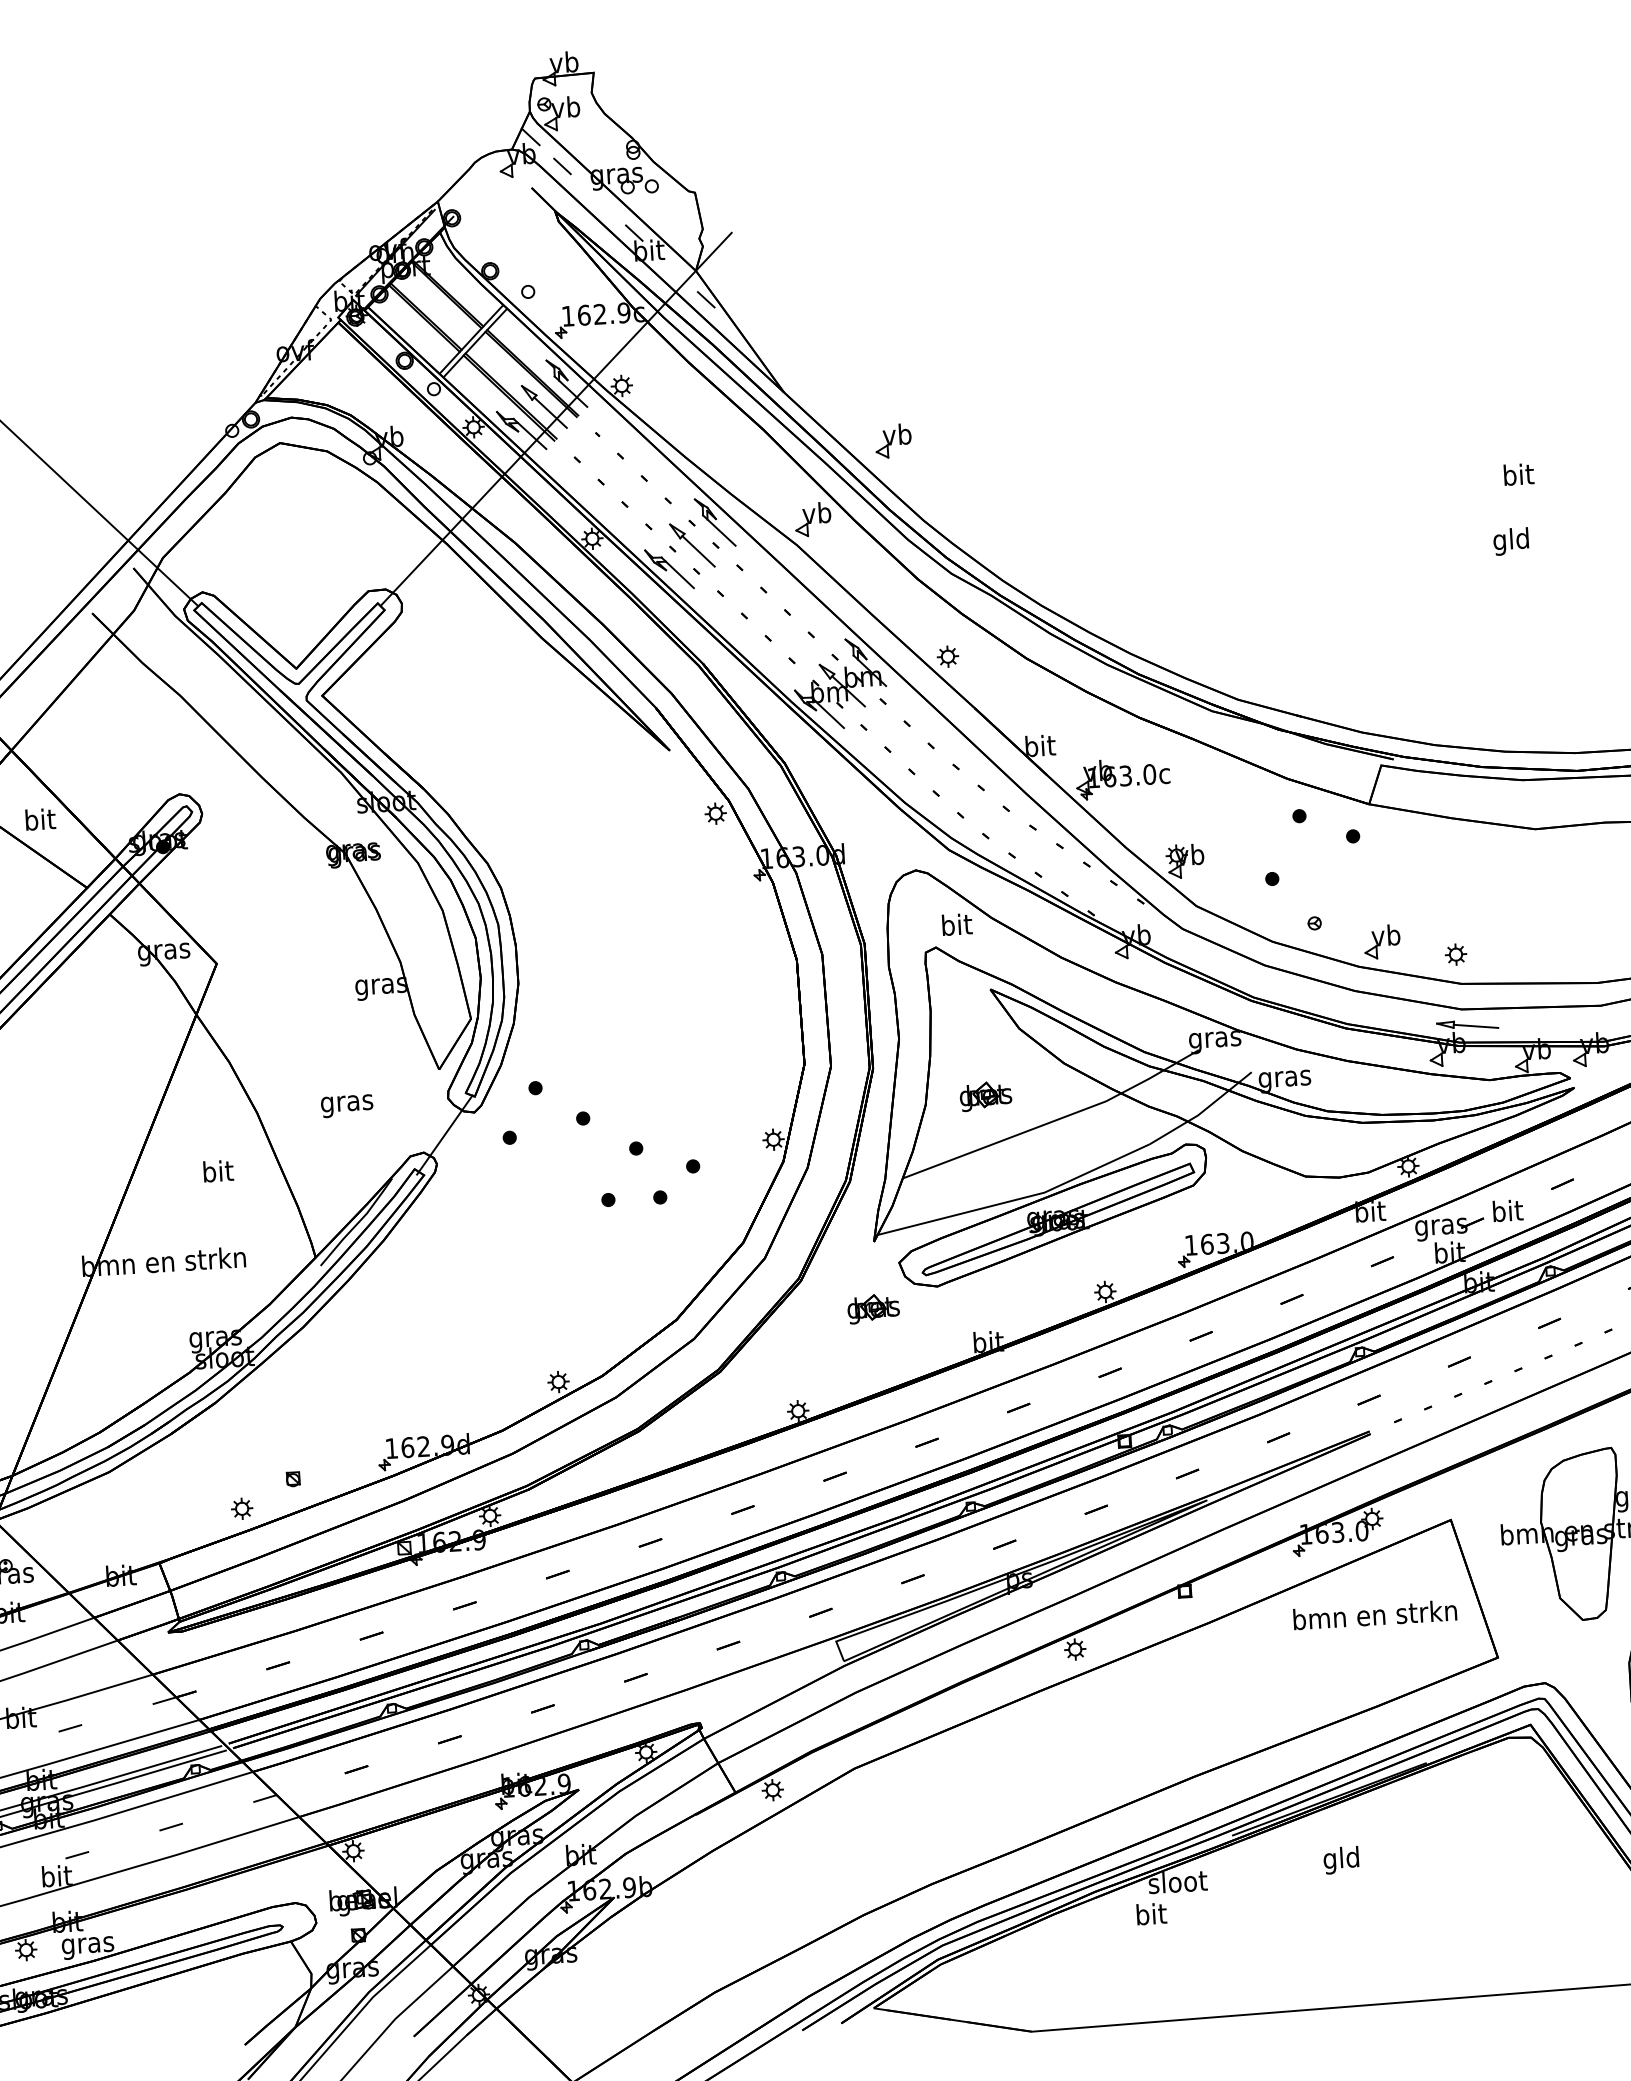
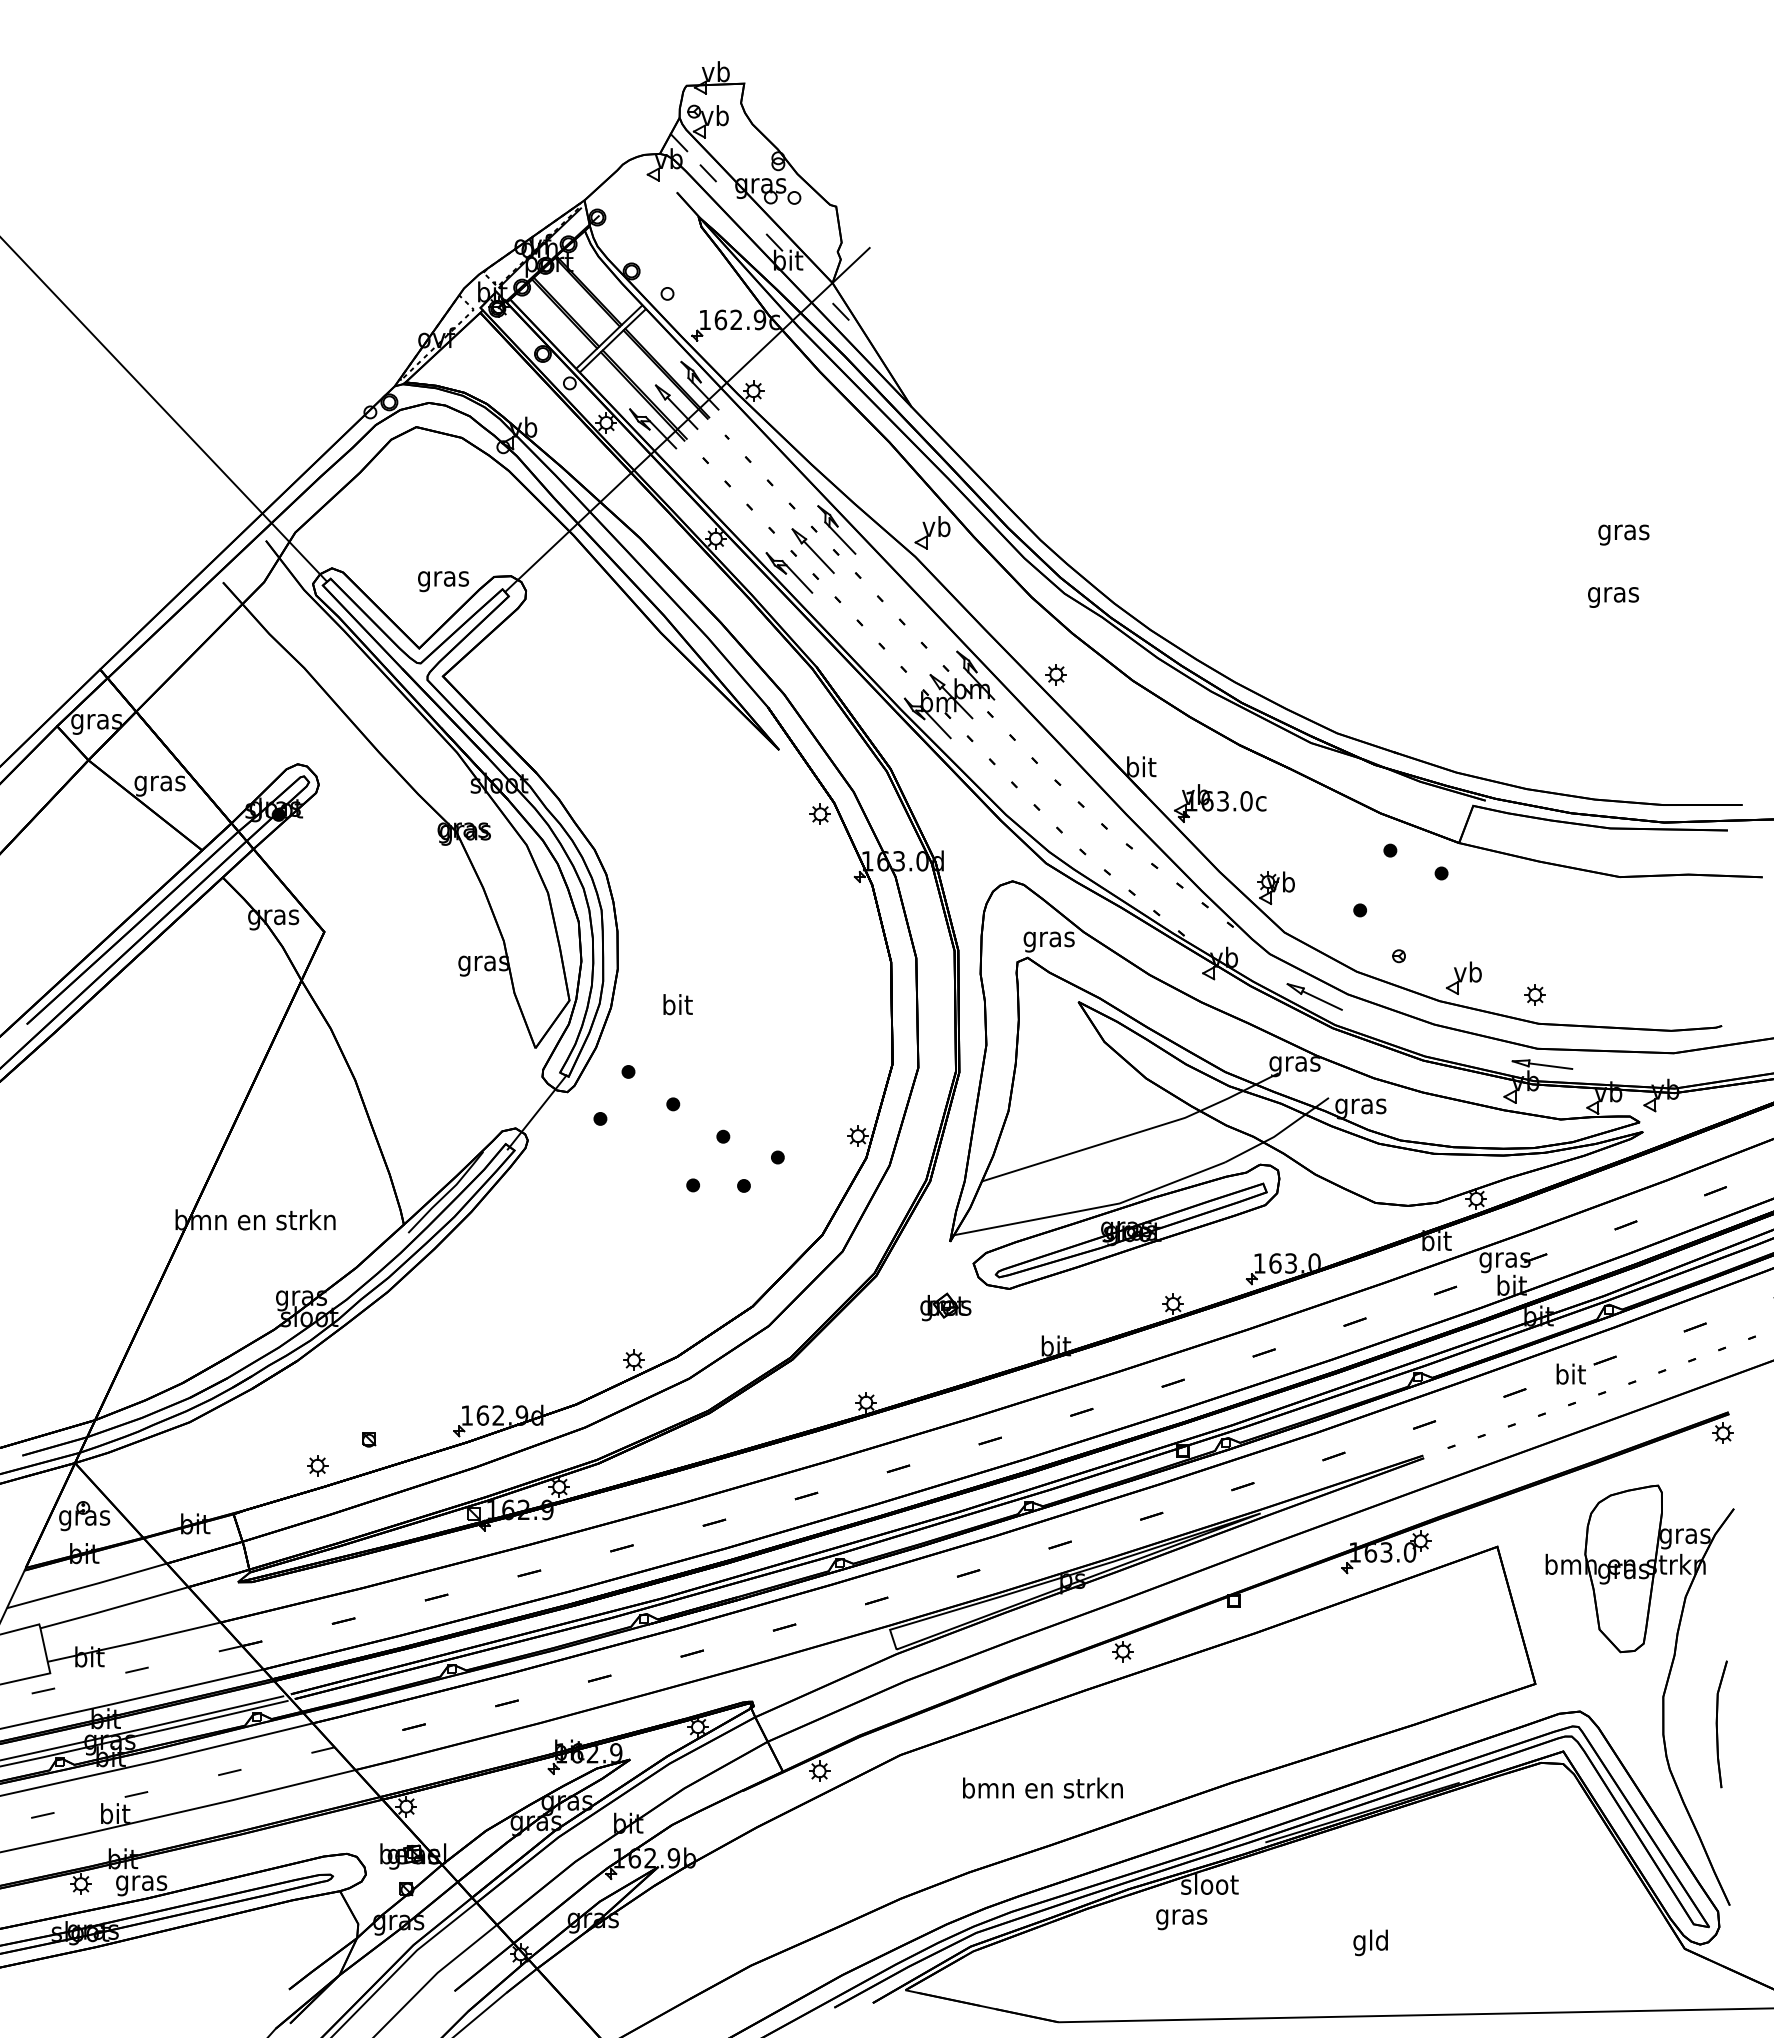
part: (893, 440) -> (1015, 460), removed
text: (1518, 477) -> (1623, 532), bit -> gras
text: (1511, 541) -> (1613, 594), gld -> gras
text: (39, 822) -> (159, 783), bit -> gras
text: (956, 927) -> (1048, 939), bit -> gras
part: (1230, 969) -> (1314, 996), added
part: (985, 1095) -> (1067, 1105), removed
text: (347, 1106) -> (443, 581), moved
text: (217, 1171) -> (677, 1004), moved
text: (1507, 1210) -> (1570, 1373), moved
text: (1374, 1614) -> (1042, 1787), moved
text: (1341, 1859) -> (1370, 1942), moved
text: (1150, 1916) -> (1181, 1916), bit -> gras

